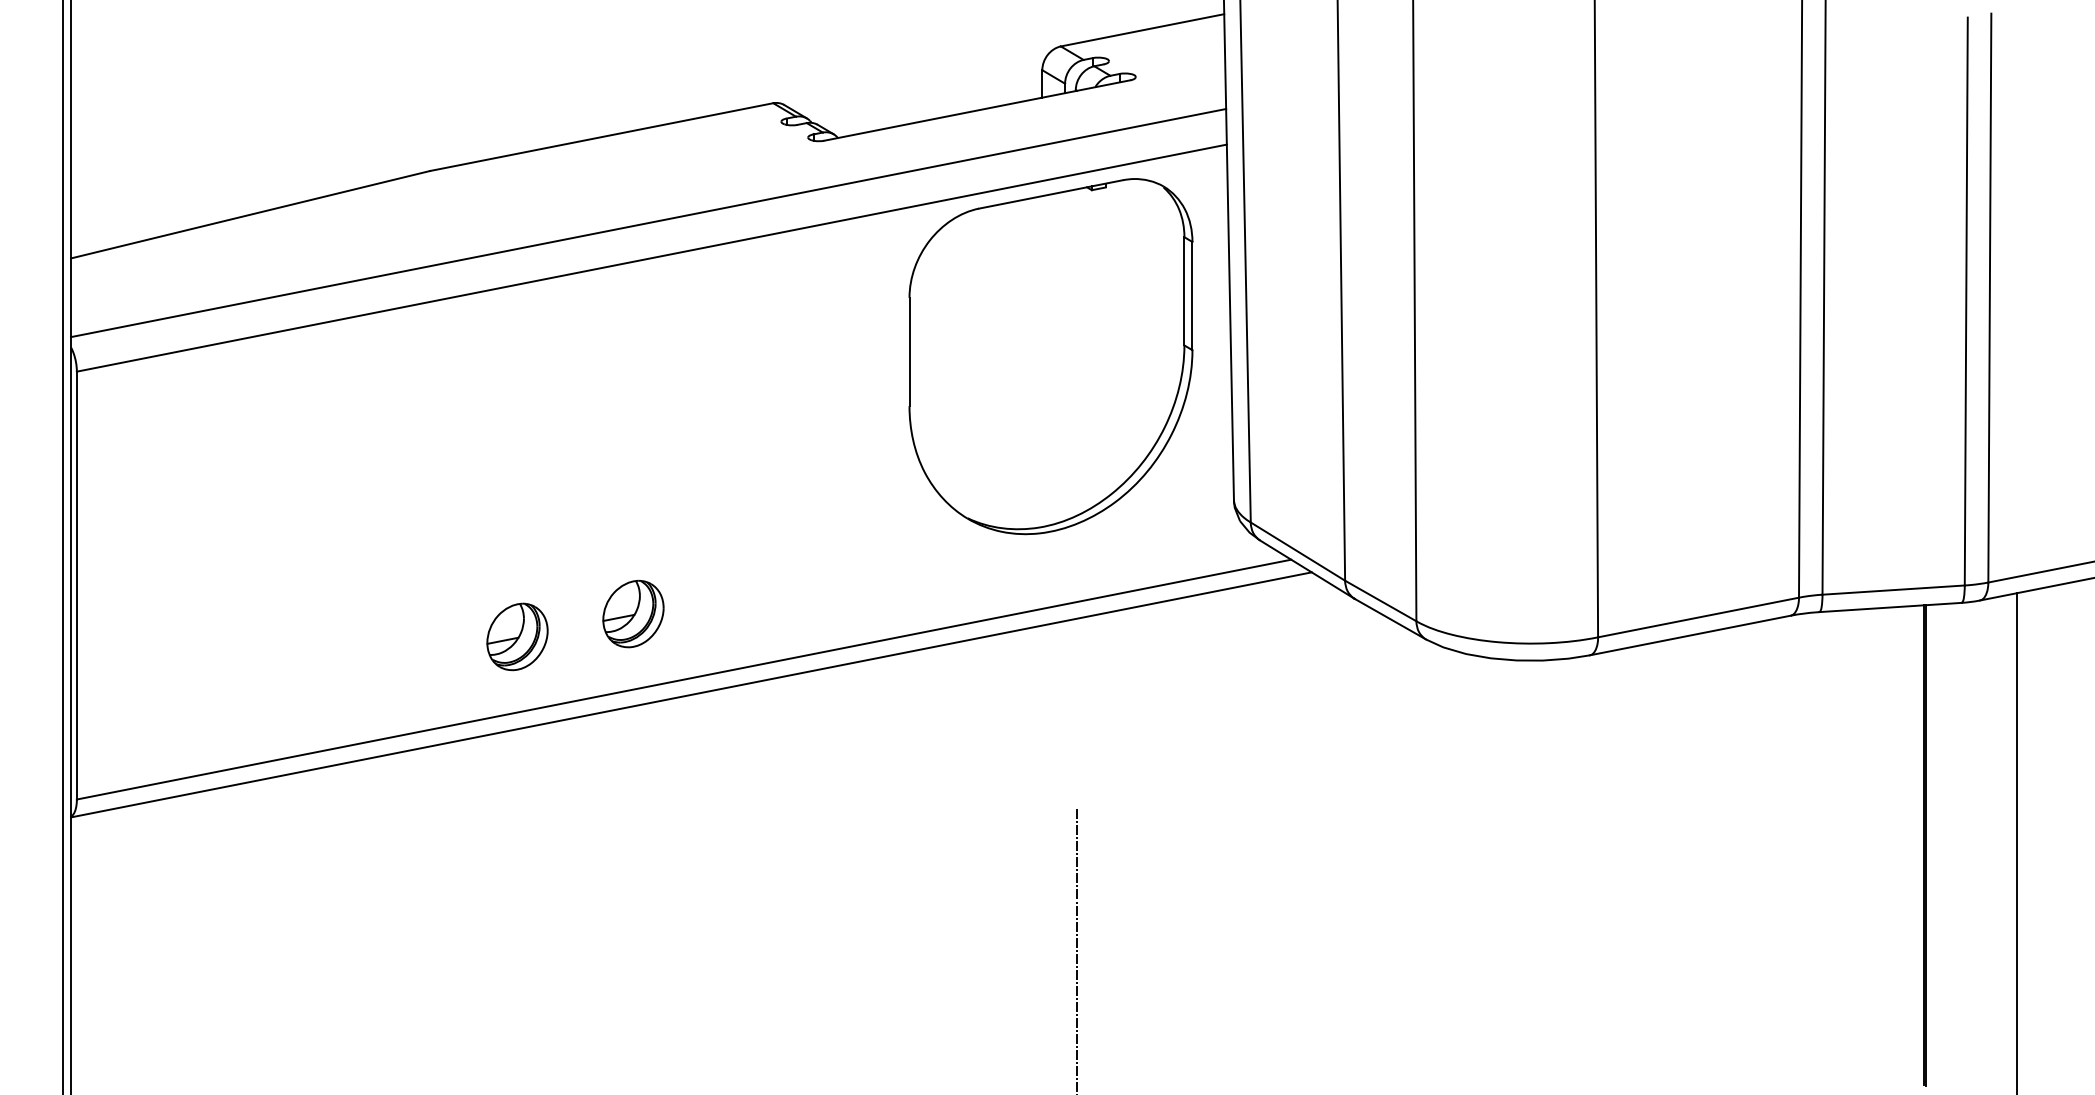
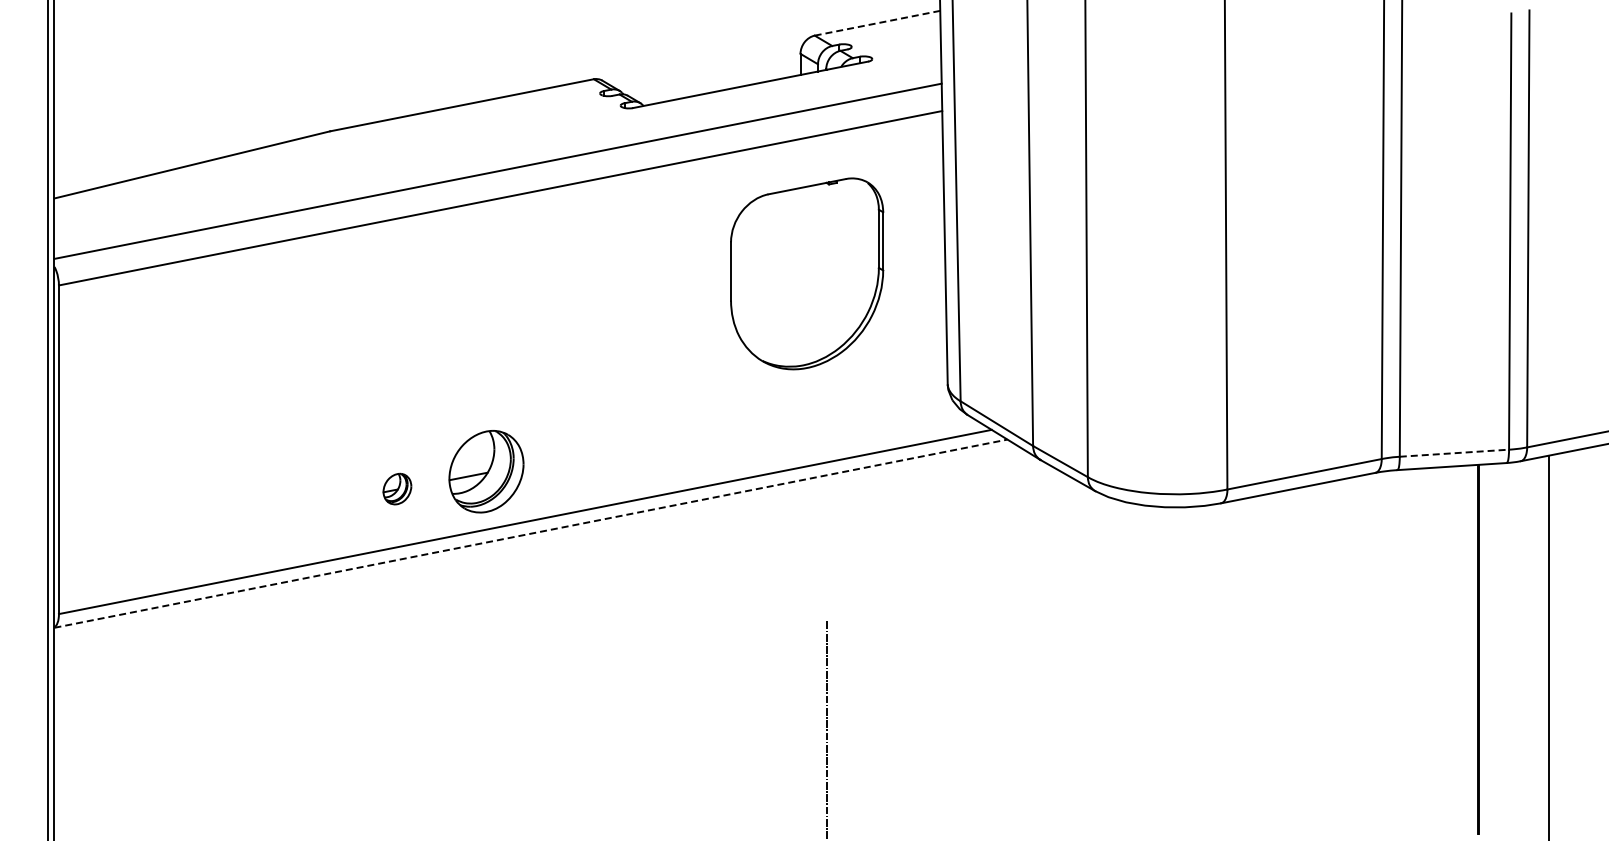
line: (1142, 30) -> (877, 23), solid -> dashed
part: (1050, 356) -> (806, 273), size x0.7
line: (1893, 590) -> (1454, 453), solid -> dashed
part: (633, 613) -> (486, 471), size x1.6
part: (517, 636) -> (397, 488), size x0.6
line: (690, 694) -> (530, 533), solid -> dashed

